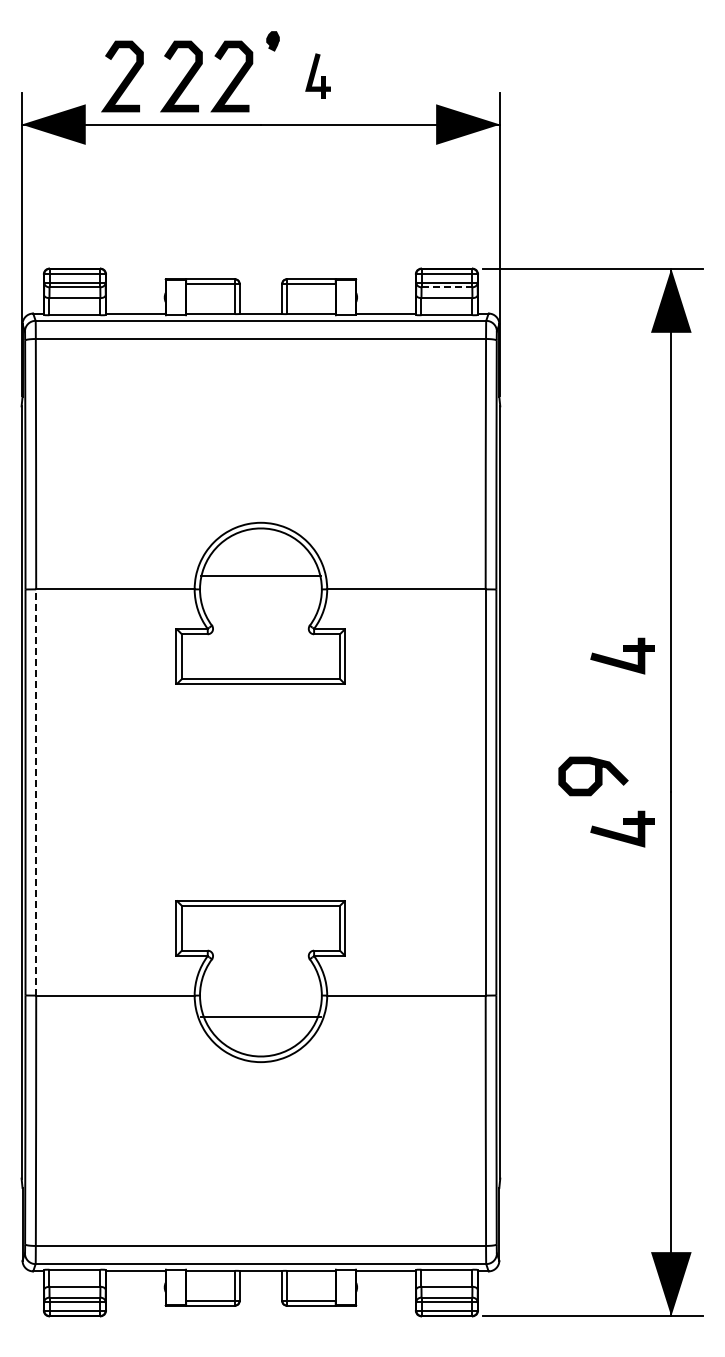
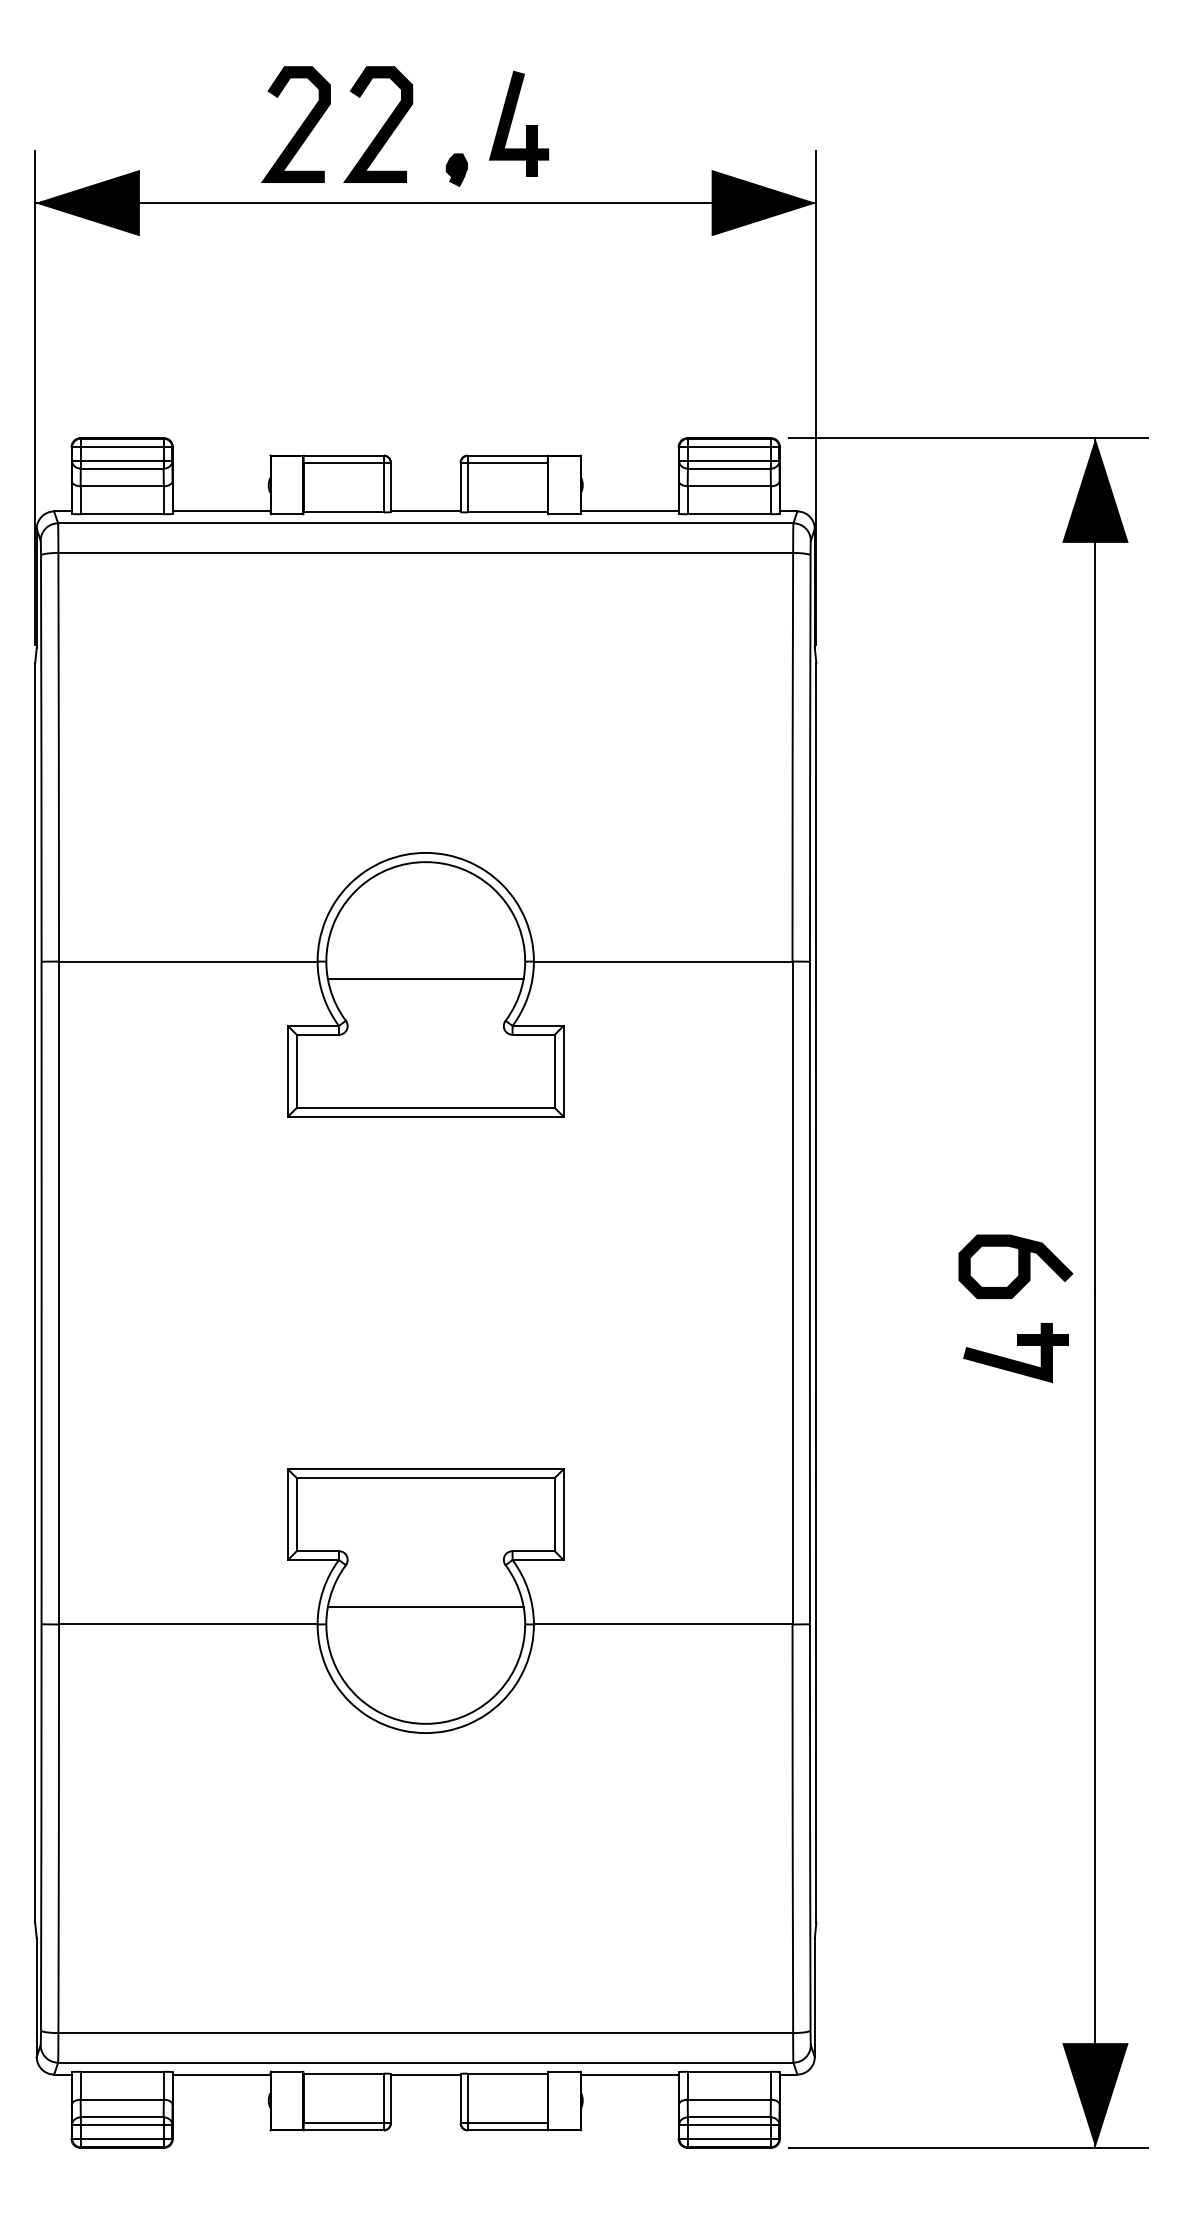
part: (272, 41) -> (456, 170), moved
part: (317, 75) -> (518, 122), size x1.43
curve: (124, 78) -> (203, 127), removed
line: (447, 287) -> (730, 468), dashed -> solid
line: (260, 576) -> (425, 979), moved
part: (622, 655) -> (1015, 1069), removed
curve: (595, 776) -> (1019, 1266), moved
line: (36, 791) -> (59, 1291), dashed -> solid
line: (260, 1016) -> (425, 1606), moved

